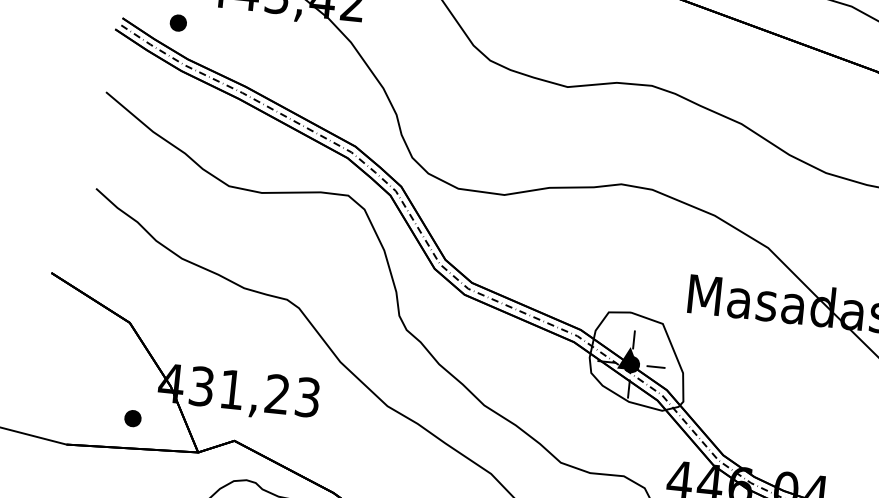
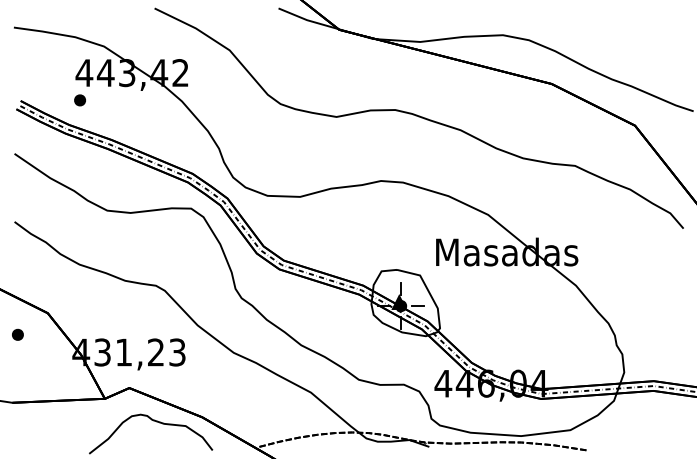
part: (177, 23) -> (79, 100), moved
part: (132, 418) -> (17, 334), moved

